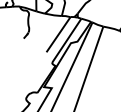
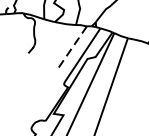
line: (58, 35) -> (71, 49), solid -> dashed

